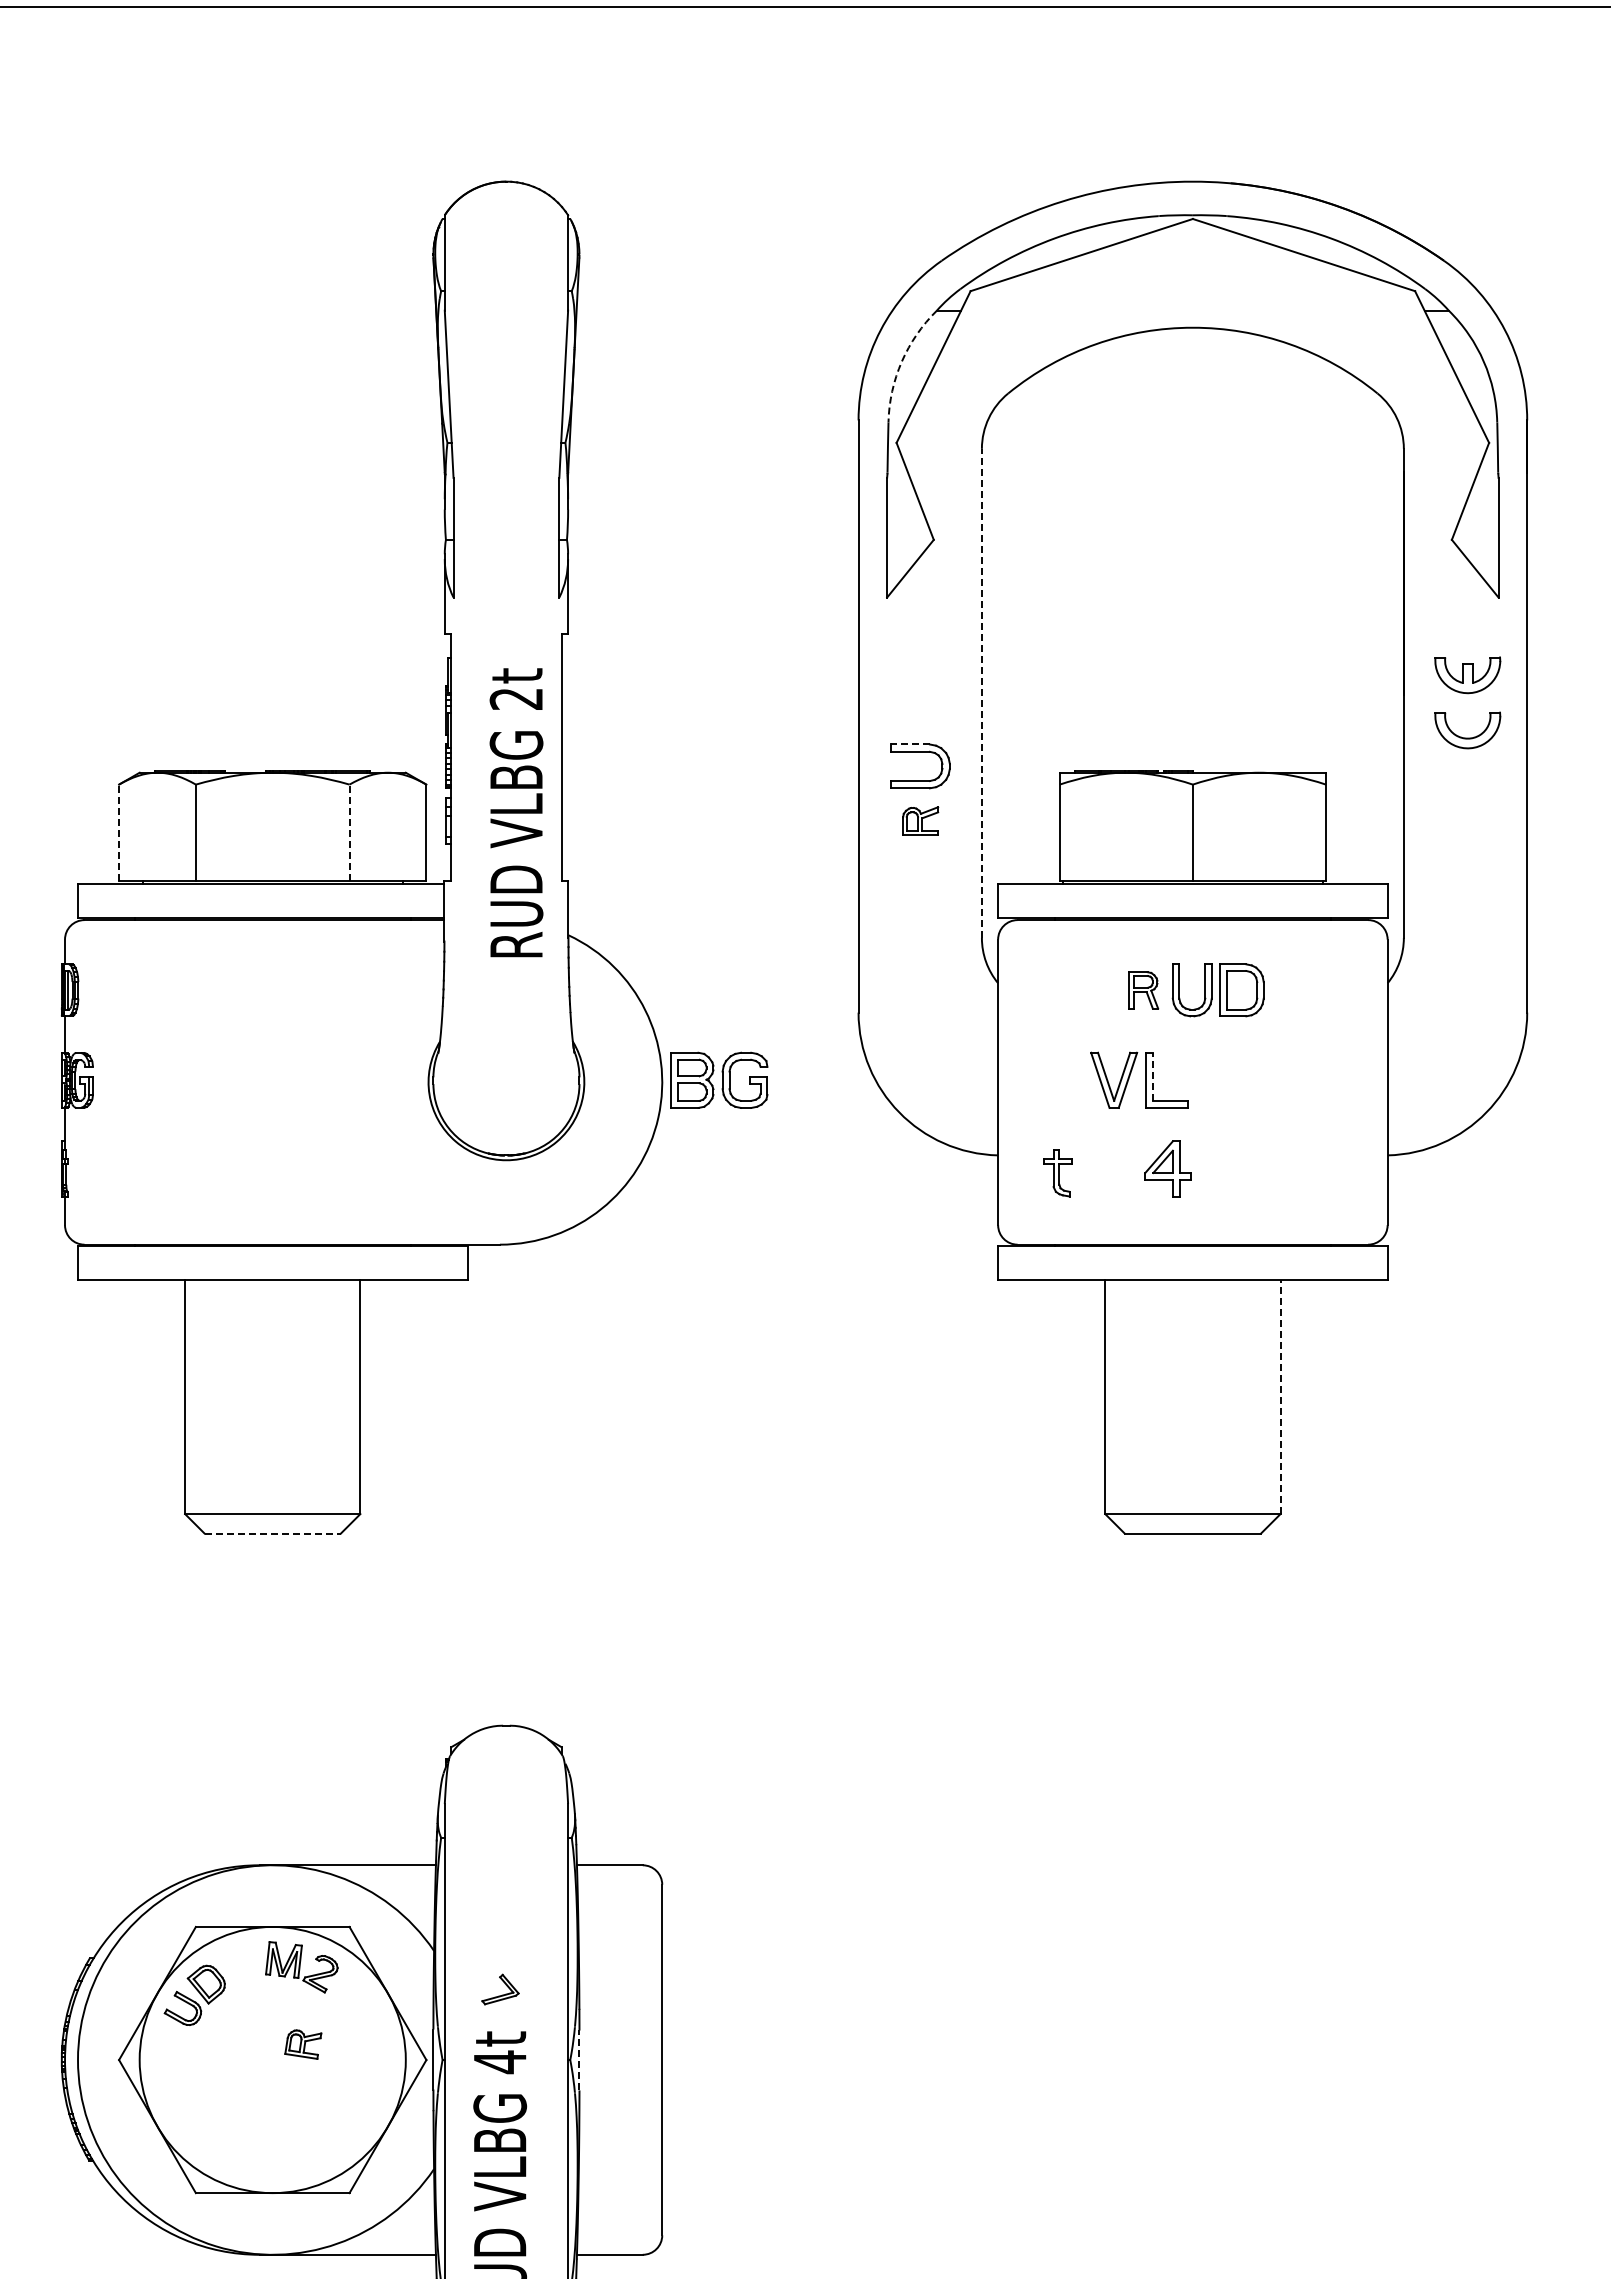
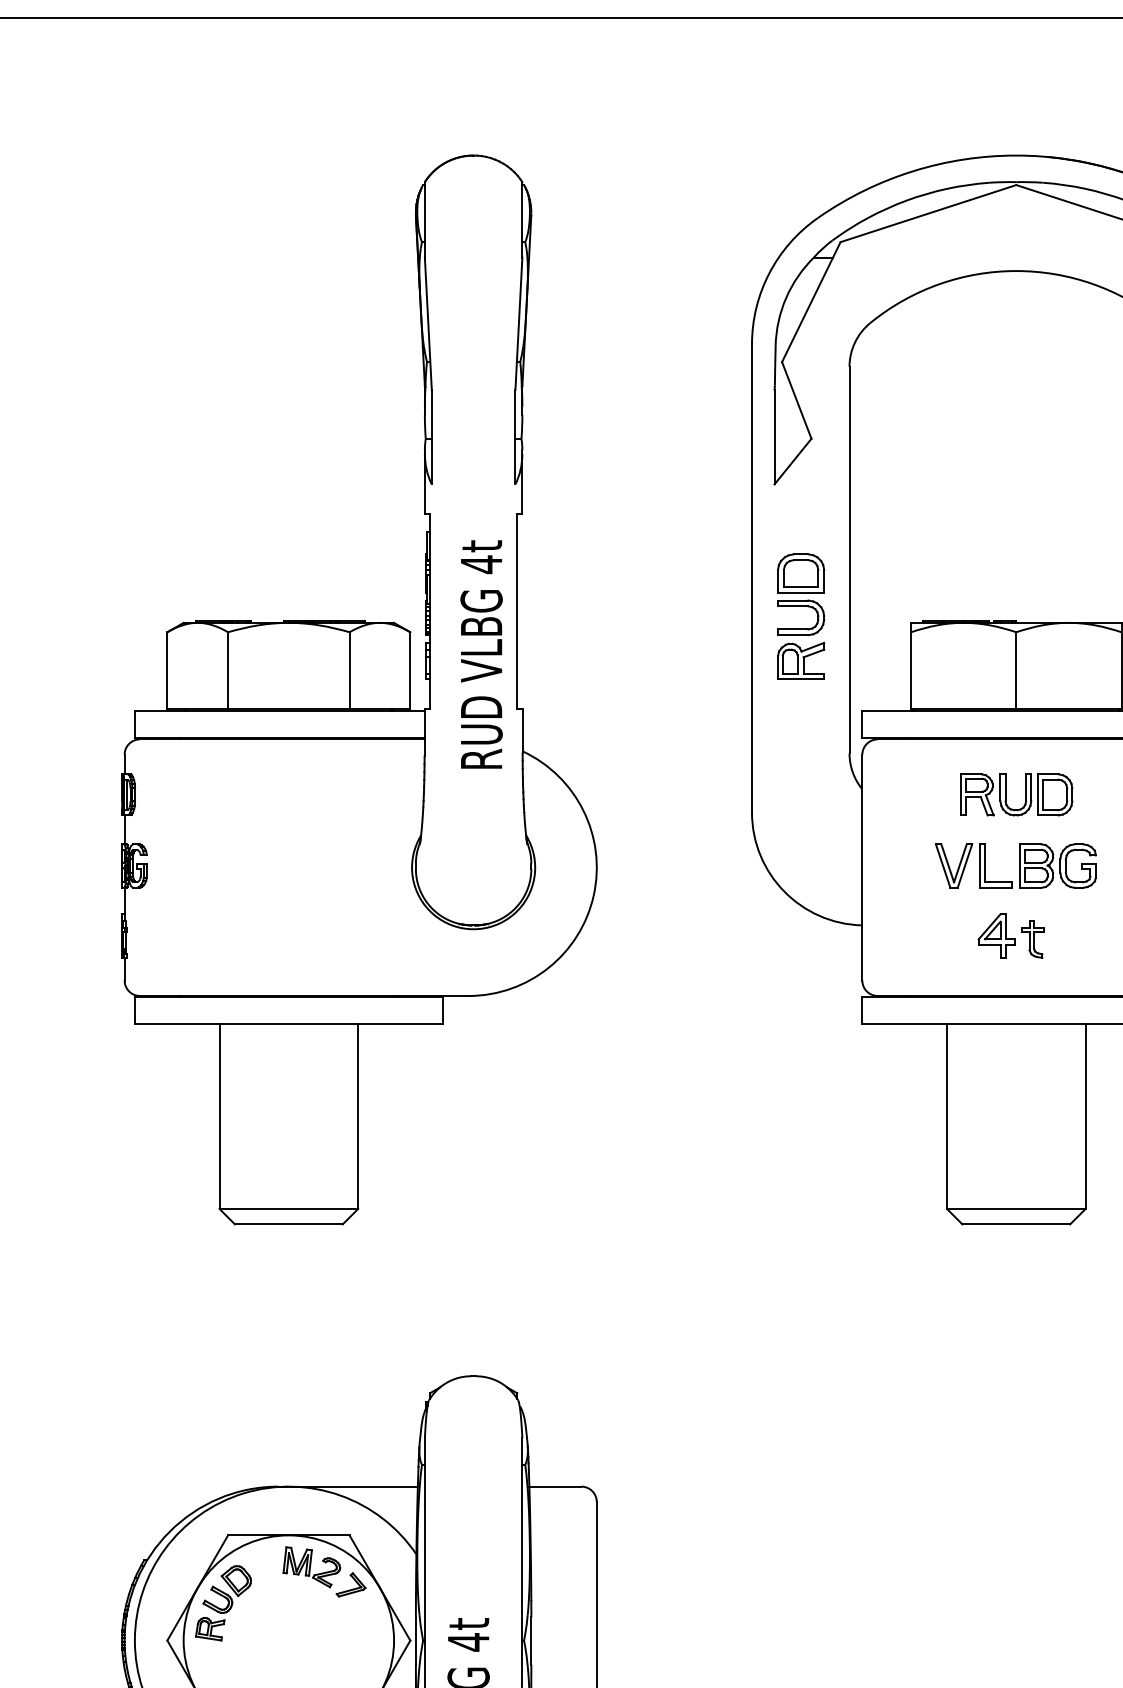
arc: (901, 361) -> (785, 297), dashed -> solid
line: (981, 693) -> (849, 560), dashed -> solid
text: (515, 699) -> (480, 564), 2t -> 4t
part: (920, 710) -> (800, 573), added
line: (910, 744) -> (793, 600), dashed -> solid
part: (920, 820) -> (800, 660), size x1.67
line: (119, 832) -> (167, 670), dashed -> solid
line: (349, 832) -> (349, 670), dashed -> solid
part: (1143, 990) -> (977, 795), size x1.43
line: (1153, 1076) -> (985, 863), dashed -> solid
part: (719, 1079) -> (1057, 865), moved
part: (1057, 1173) -> (1032, 939), moved
line: (1280, 1397) -> (1085, 1116), dashed -> solid
line: (273, 1533) -> (289, 1224), dashed -> solid
part: (500, 1989) -> (351, 1584), moved
part: (303, 2044) -> (210, 1629), moved
line: (579, 2059) -> (531, 1640), dashed -> solid

